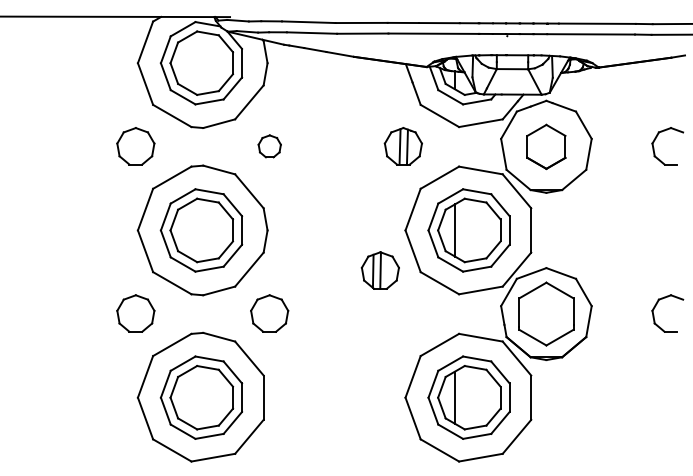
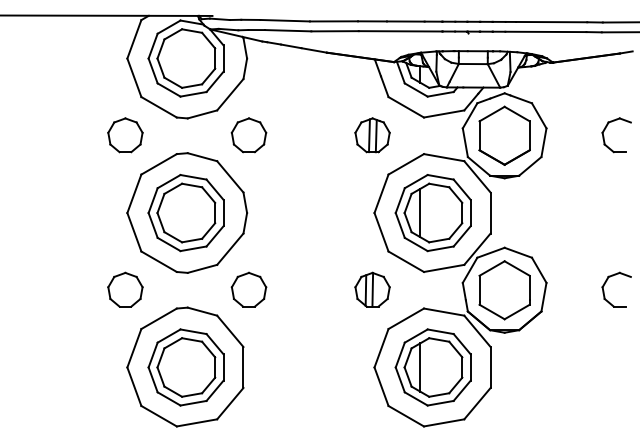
part: (269, 146) -> (248, 135), size x1.67
part: (546, 146) -> (504, 135), size x1.43
part: (379, 270) -> (371, 289), moved

